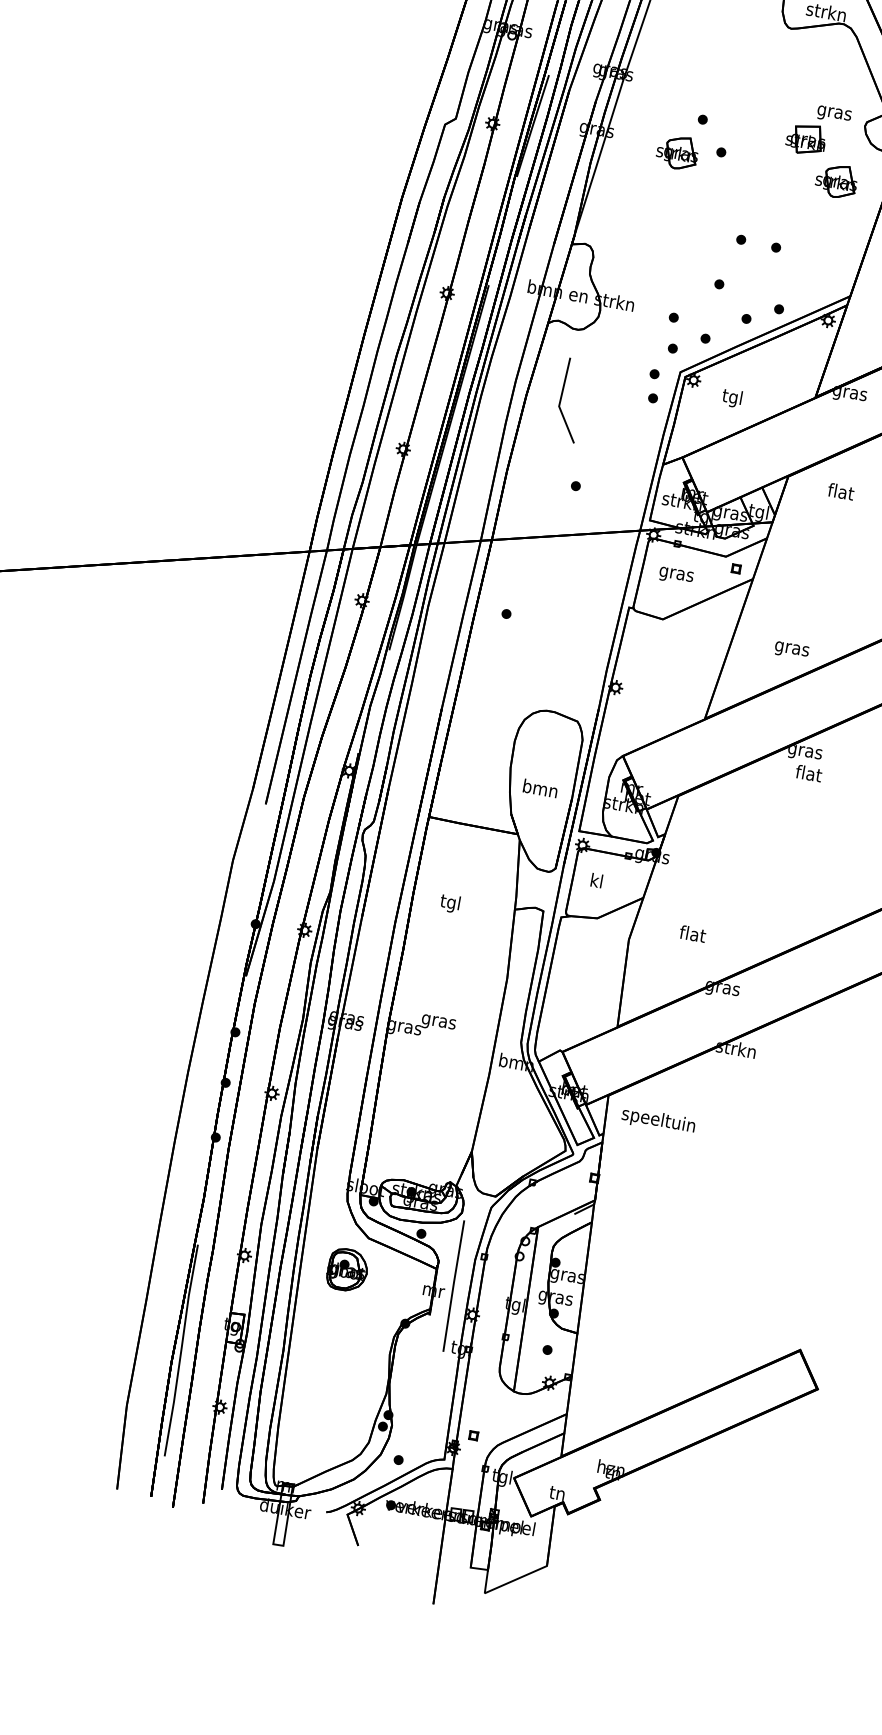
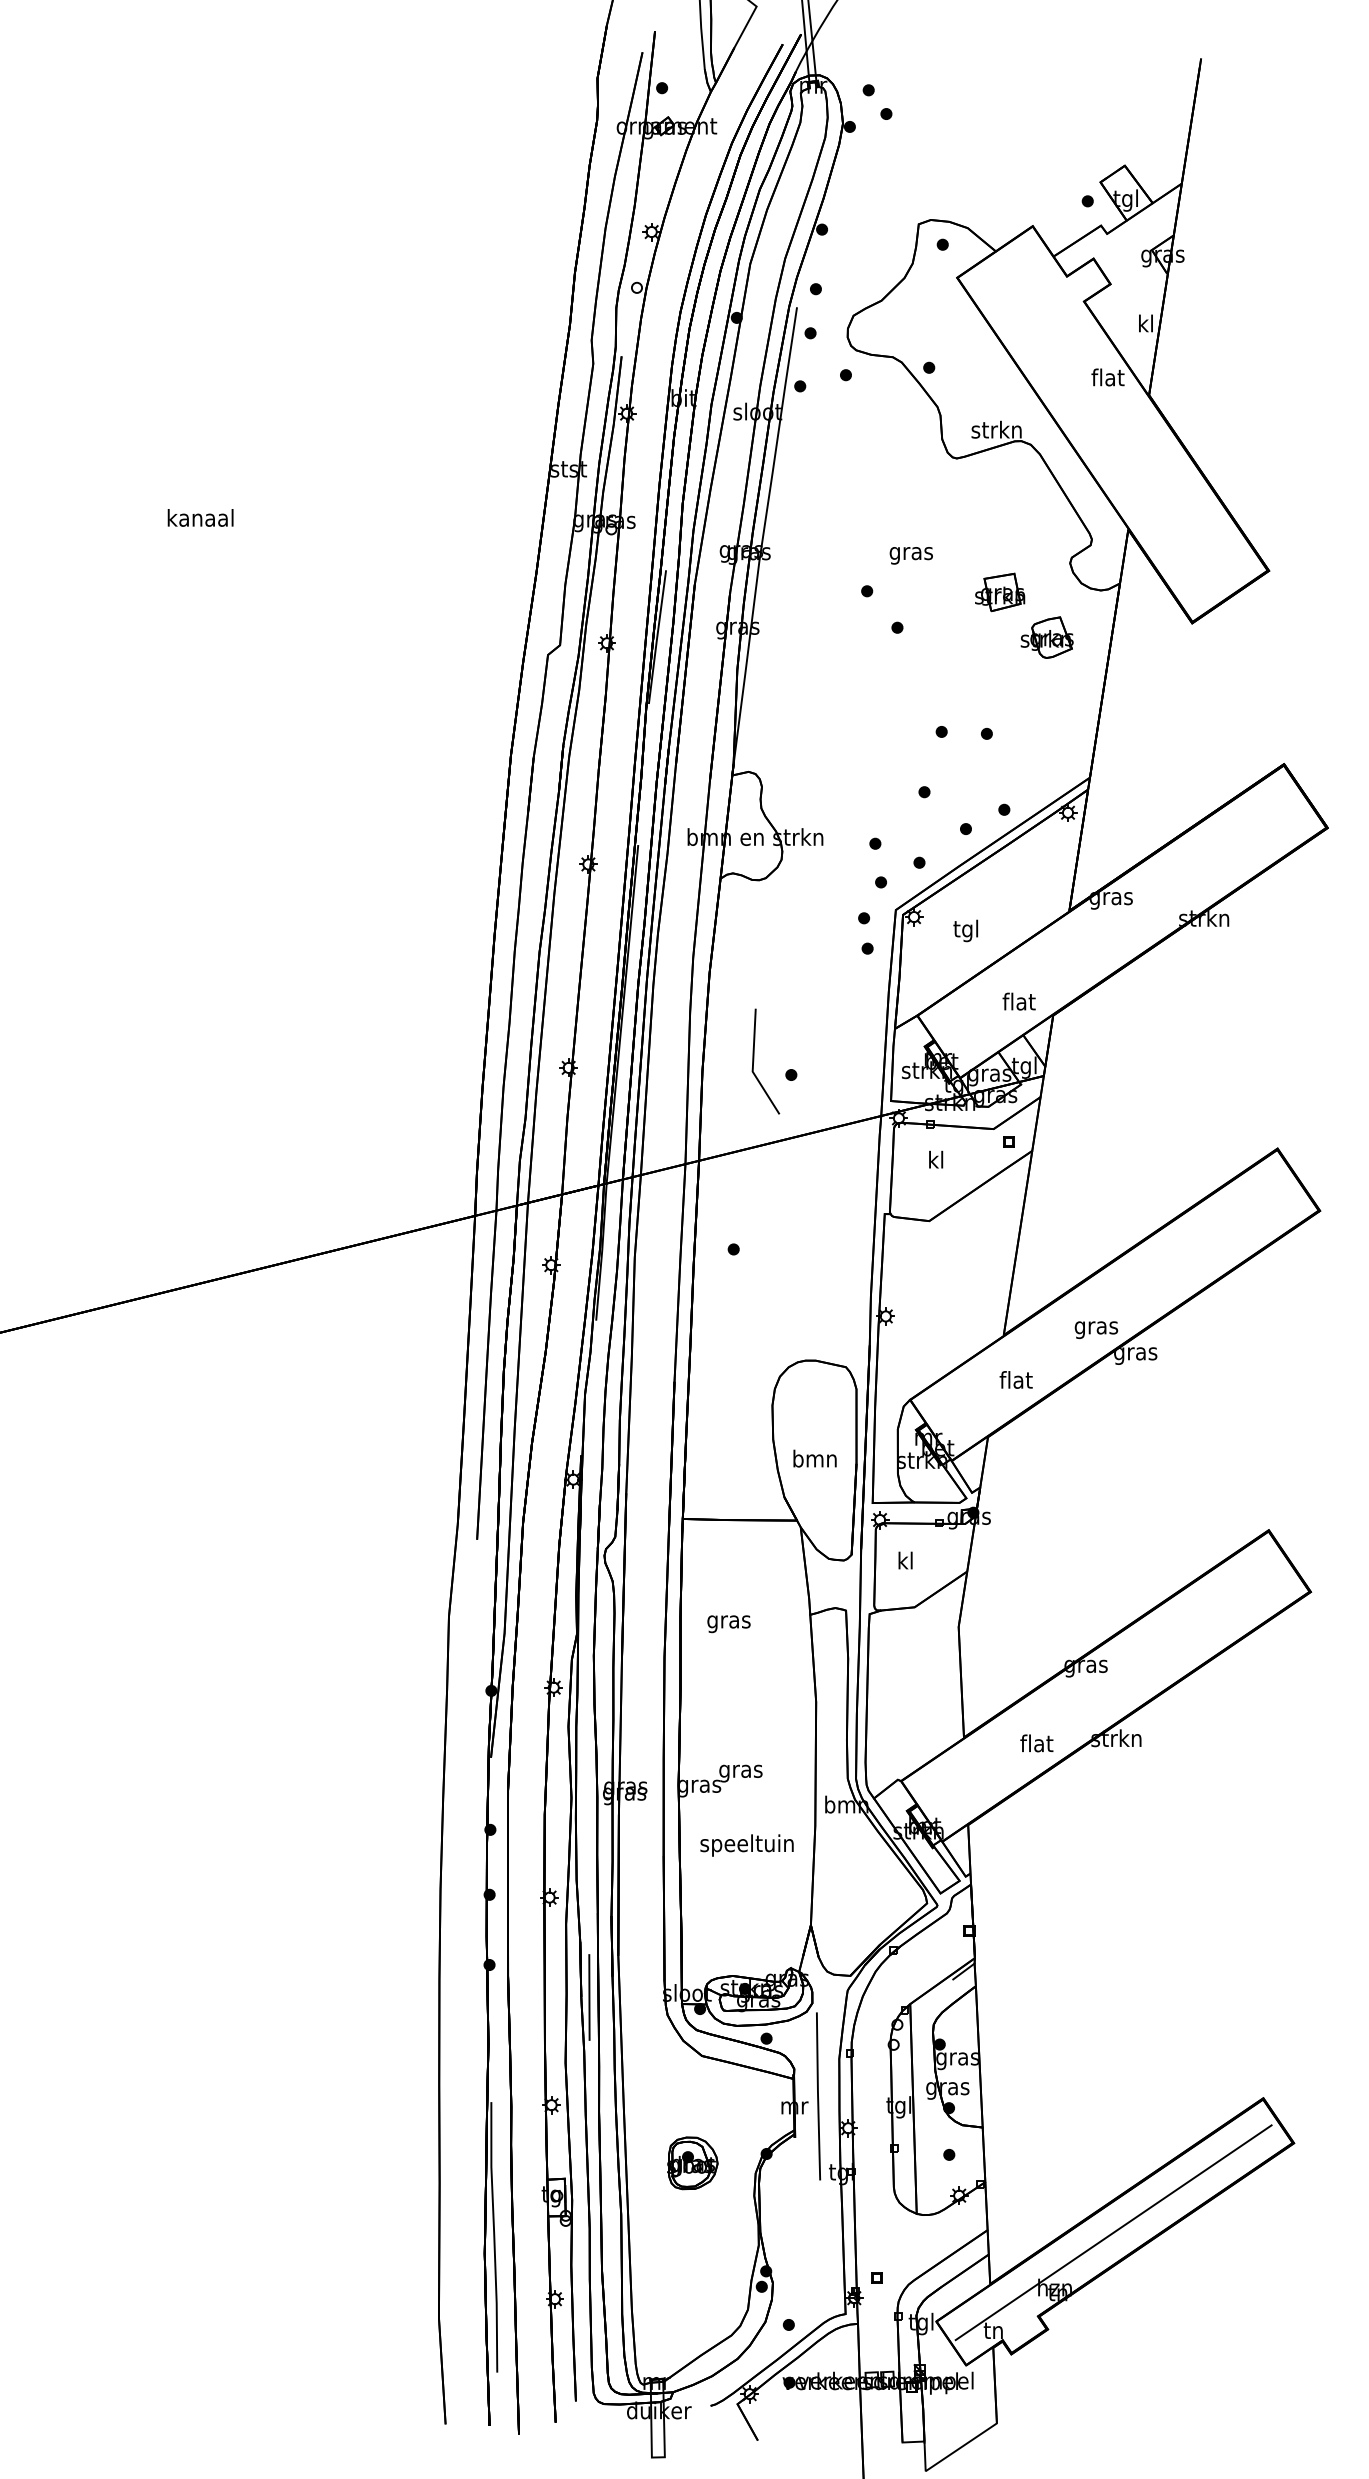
text: (833, 114) -> (910, 555), moved
part: (677, 152) -> (842, 637), removed
line: (561, 398) -> (754, 1061), moved
text: (840, 491) -> (1018, 1001), moved
text: (676, 573) -> (935, 1161), gras -> kl
text: (791, 650) -> (1096, 1329), moved
text: (808, 773) -> (1015, 1379), moved
text: (450, 903) -> (728, 1621), tgl -> gras
text: (692, 934) -> (1036, 1743), moved
text: (658, 1120) -> (746, 1845), moved
line: (289, 1176) -> (589, 1997), added
part: (347, 1270) -> (692, 2163), moved
line: (664, 1433) -> (1113, 2232), added

